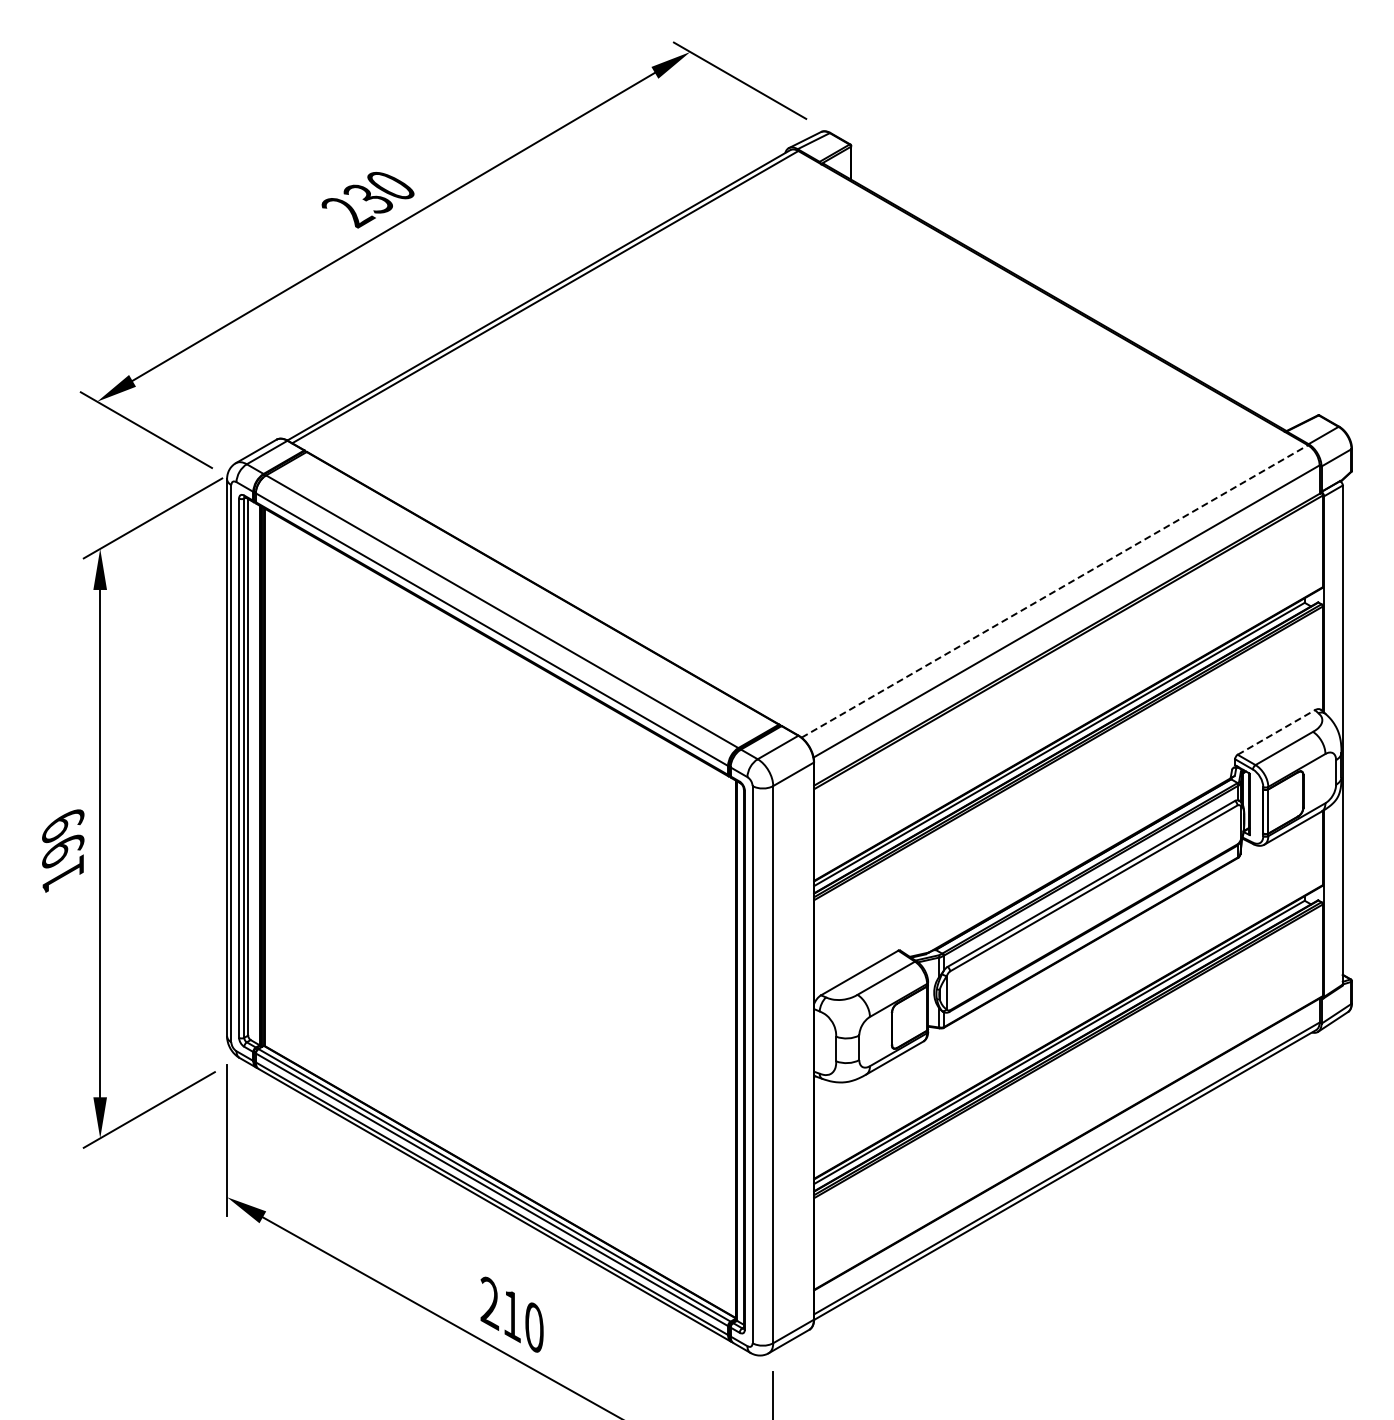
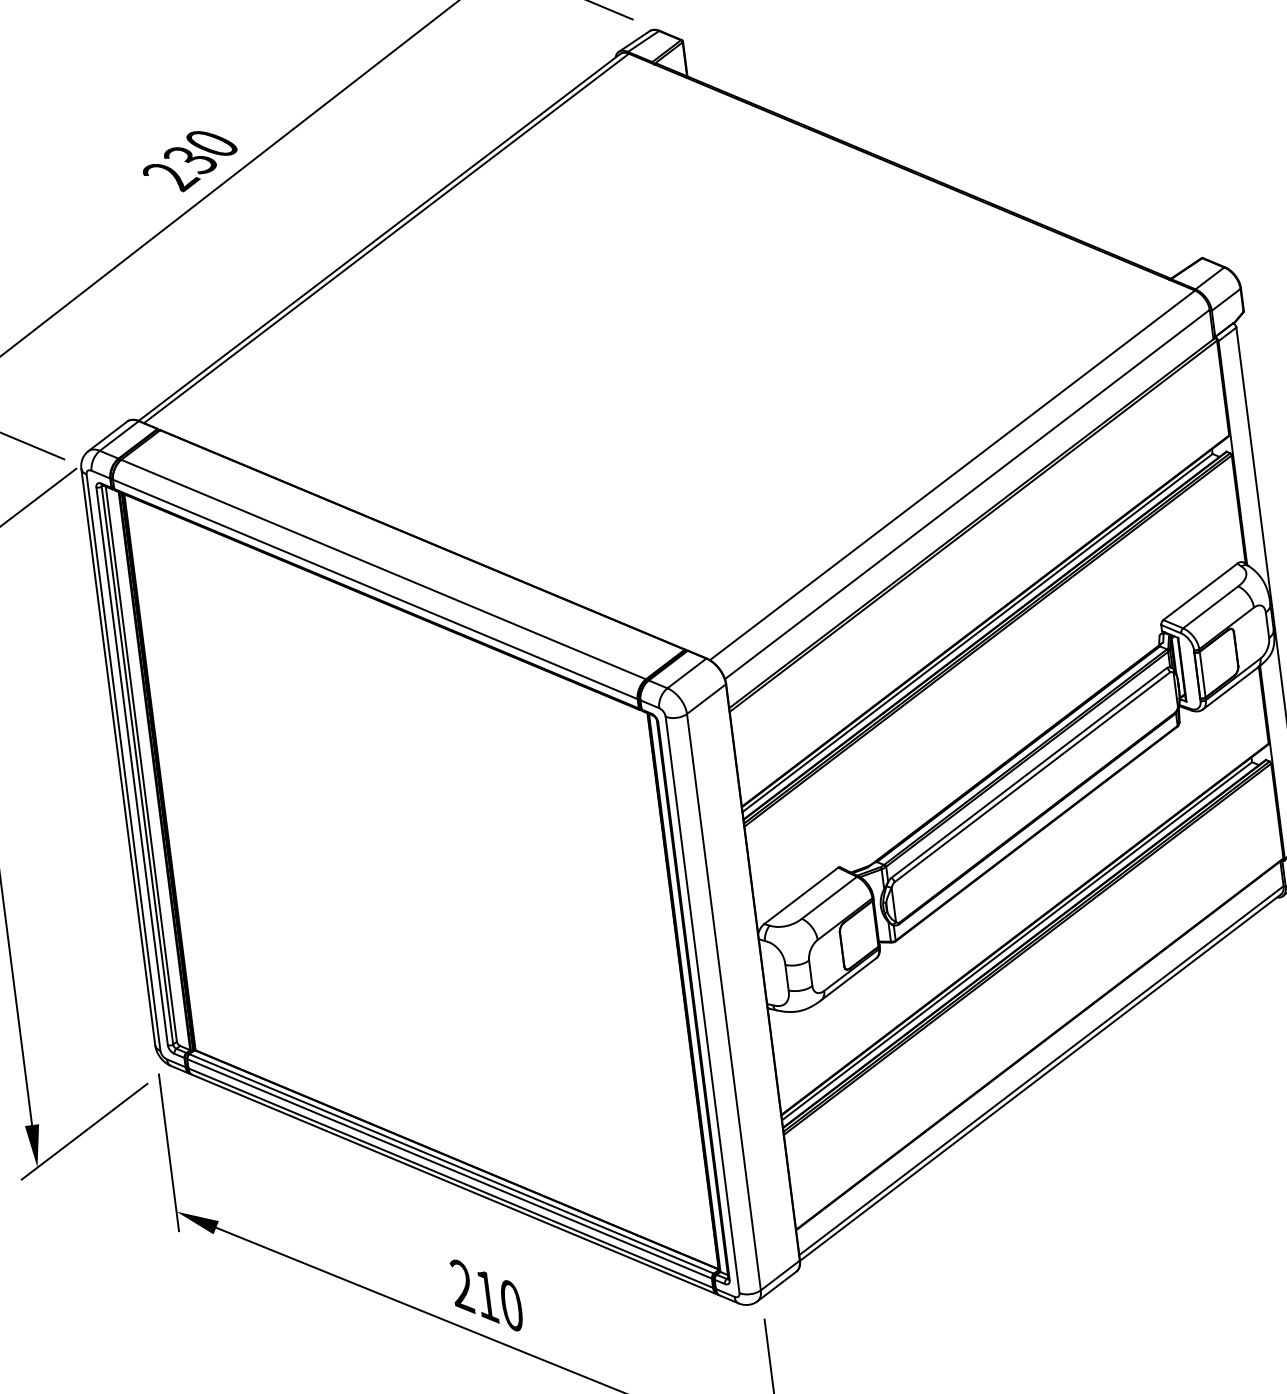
line: (1055, 591) -> (953, 475), dashed -> solid
line: (1276, 732) -> (1200, 591), dashed -> solid

